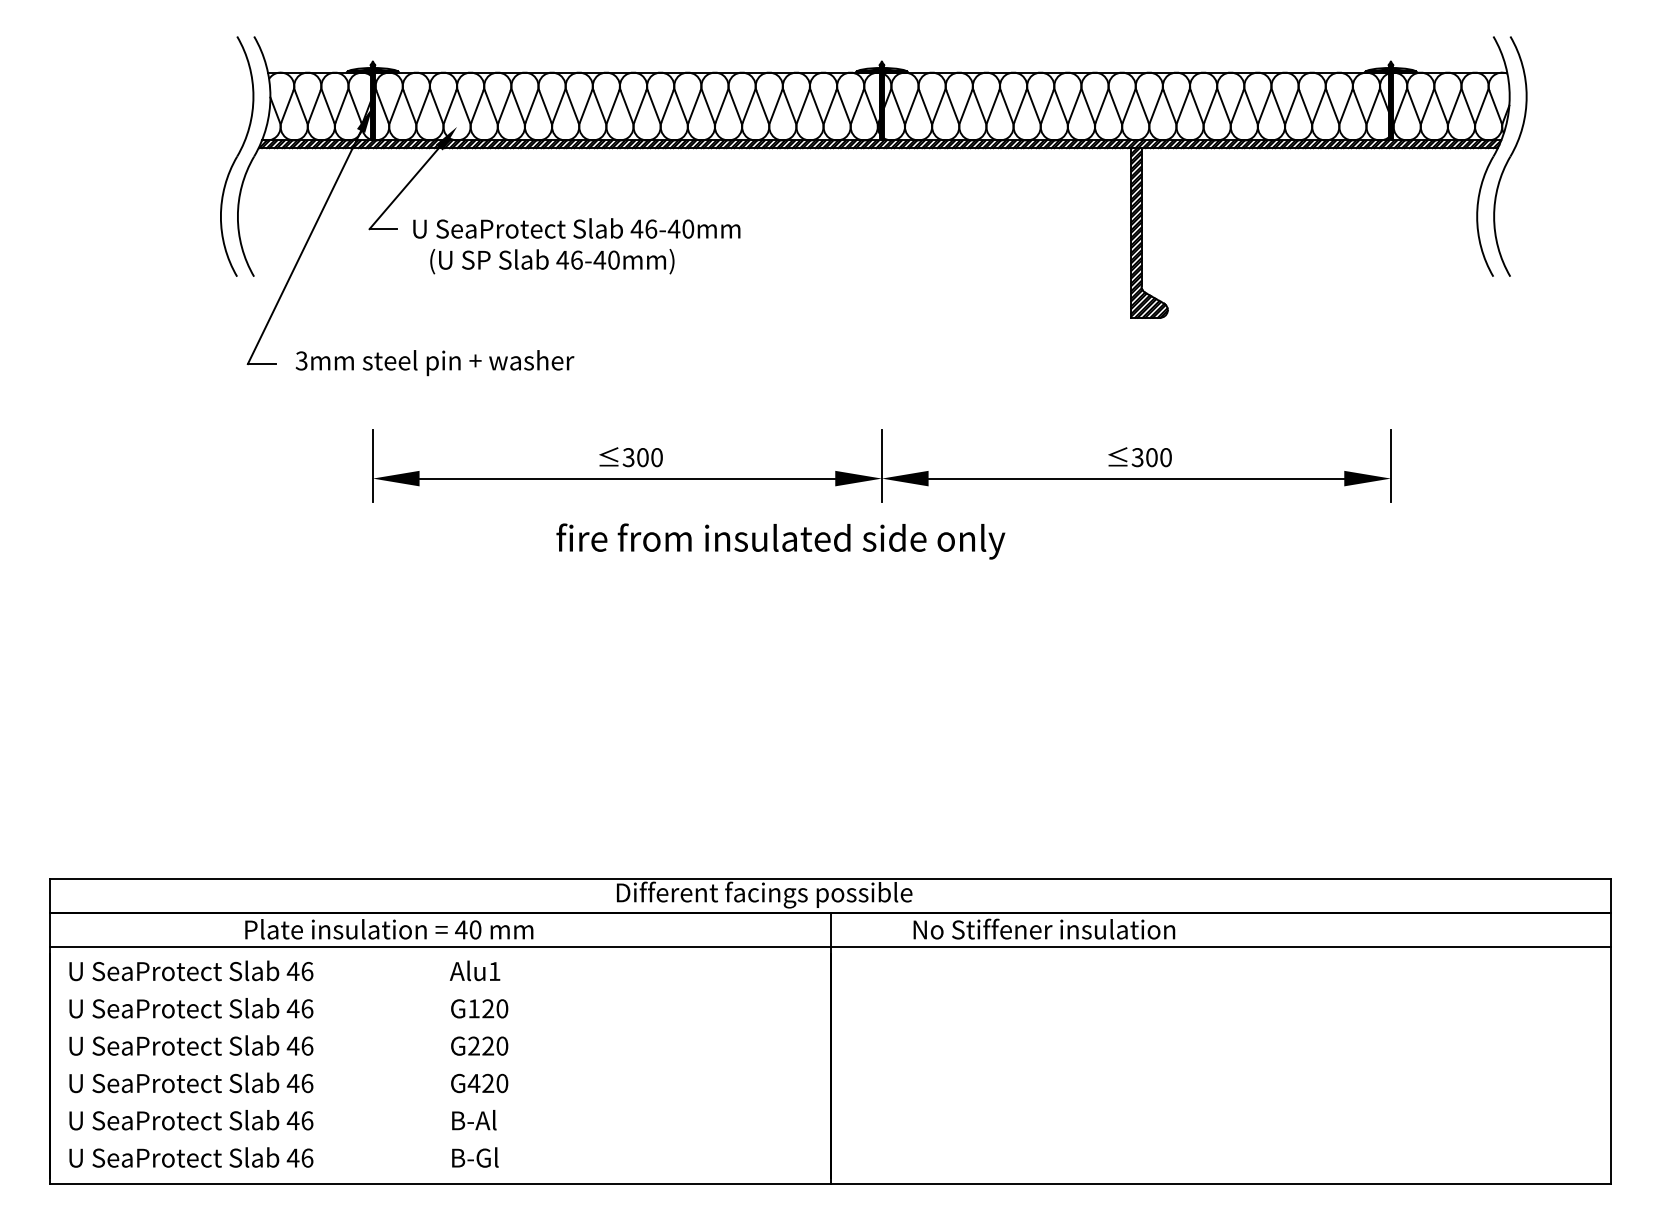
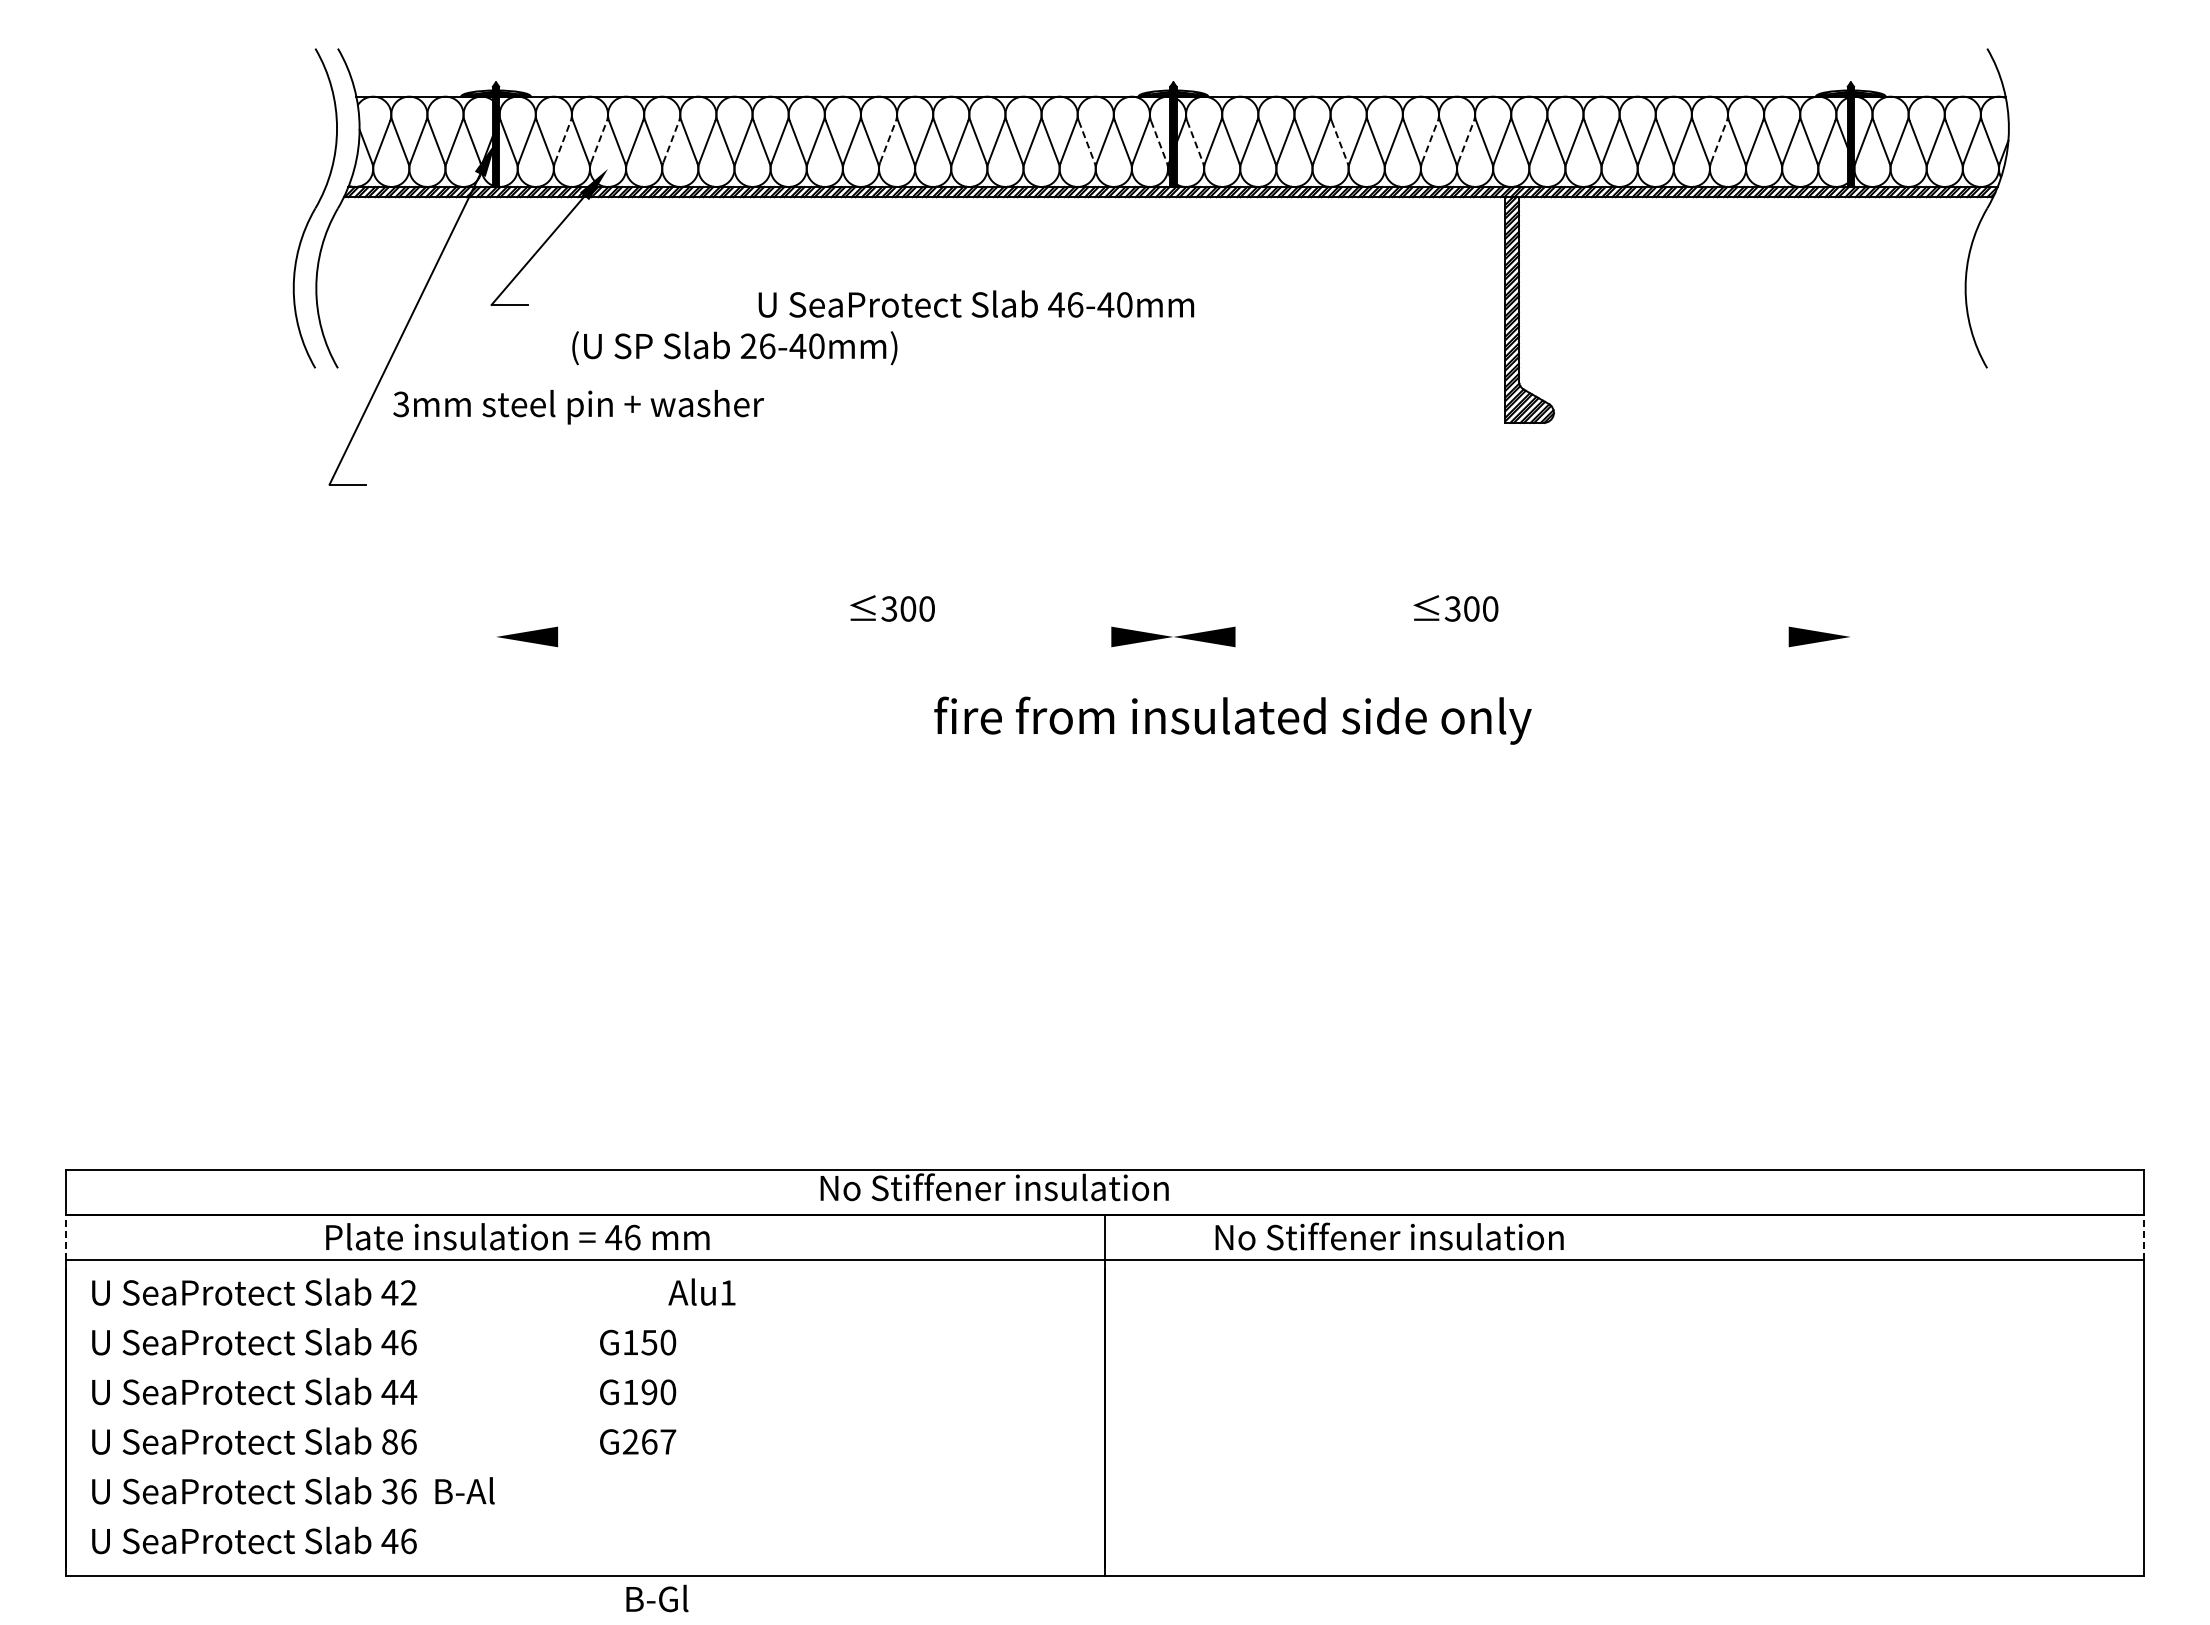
line: (423, 106) -> (563, 141), solid -> dashed
line: (450, 106) -> (599, 141), solid -> dashed
line: (504, 106) -> (671, 141), solid -> dashed
line: (667, 106) -> (888, 141), solid -> dashed
line: (1075, 106) -> (1430, 141), solid -> dashed
line: (1102, 106) -> (1466, 141), solid -> dashed
line: (1292, 106) -> (1719, 141), solid -> dashed
line: (816, 107) -> (1086, 142), solid -> dashed
line: (871, 107) -> (1159, 142), solid -> dashed
line: (898, 107) -> (1195, 142), solid -> dashed
line: (1006, 107) -> (1339, 142), solid -> dashed
part: (1510, 156) -> (2009, 208), removed
text: (576, 228) -> (976, 303), moved
text: (562, 259) -> (748, 345), 46-40mm) -> 26-40mm)
text: (434, 363) -> (578, 407), moved
text: (631, 457) -> (892, 608), moved
text: (1139, 457) -> (1455, 608), moved
line: (373, 465) -> (496, 619), removed
line: (881, 465) -> (1173, 619), removed
line: (1390, 465) -> (1850, 619), removed
line: (627, 478) -> (834, 636), removed
line: (1135, 478) -> (1511, 636), removed
text: (780, 541) -> (1232, 720), moved
text: (765, 895) -> (1018, 1191), Different facings possible -> No Stiffener insulation
line: (50, 929) -> (66, 1237), solid -> dashed
text: (475, 929) -> (632, 1237), 40 -> 46
line: (1610, 929) -> (2143, 1237), solid -> dashed
text: (474, 970) -> (701, 1291), moved
text: (307, 971) -> (408, 1292), 46 -> 42
text: (488, 1008) -> (649, 1342), G120 -> G150
text: (307, 1046) -> (408, 1392), 46 -> 44
text: (481, 1046) -> (640, 1392), G220 -> G190
text: (292, 1083) -> (389, 1441), 46 -> 86
text: (488, 1083) -> (649, 1441), G420 -> G267
text: (473, 1119) -> (464, 1490), moved
text: (292, 1120) -> (389, 1491), 46 -> 36
text: (475, 1157) -> (657, 1598), moved

